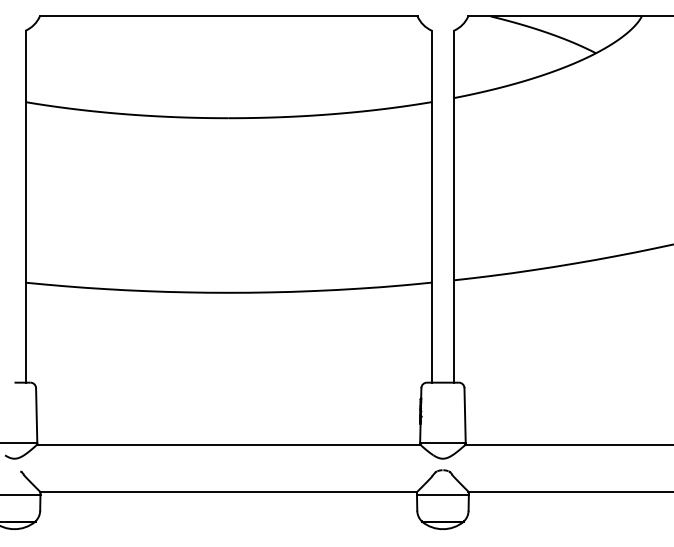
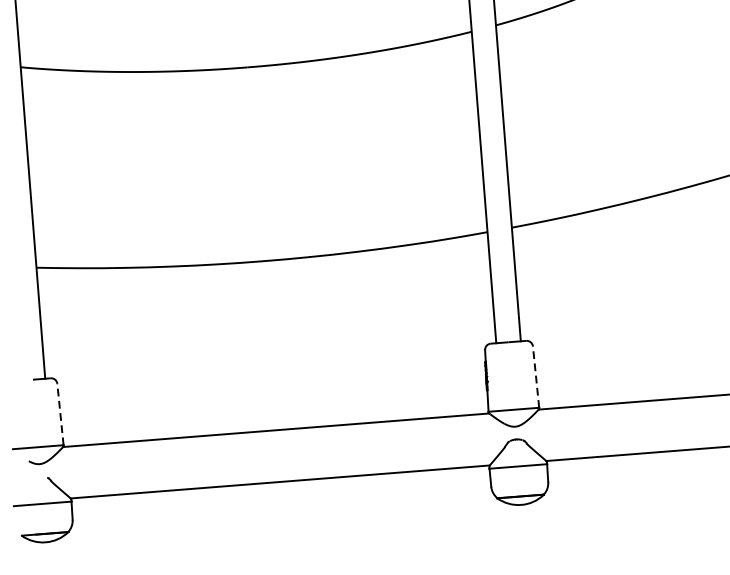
line: (36, 415) -> (60, 414), solid -> dashed
line: (465, 415) -> (536, 376), solid -> dashed

